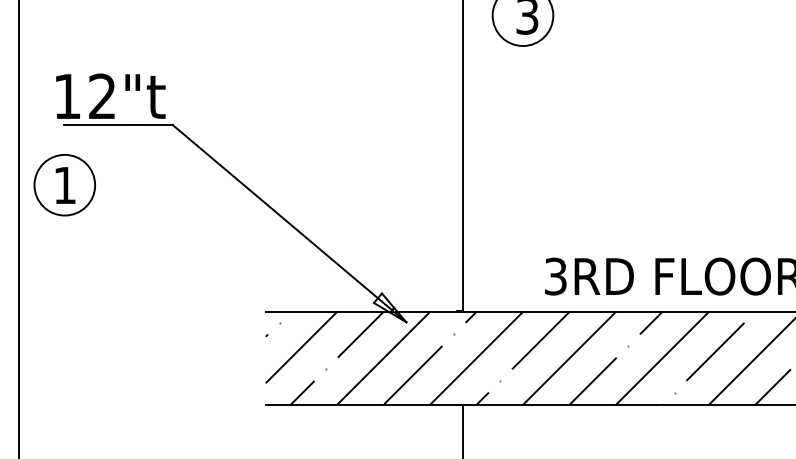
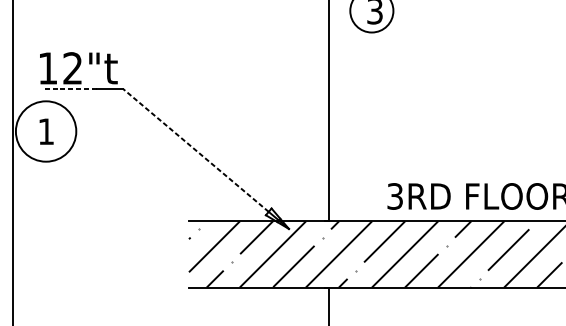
line: (99, 125) -> (70, 89), solid -> dashed
circle: (64, 184) -> (45, 131), size x1.4
line: (275, 211) -> (195, 150), solid -> dashed

